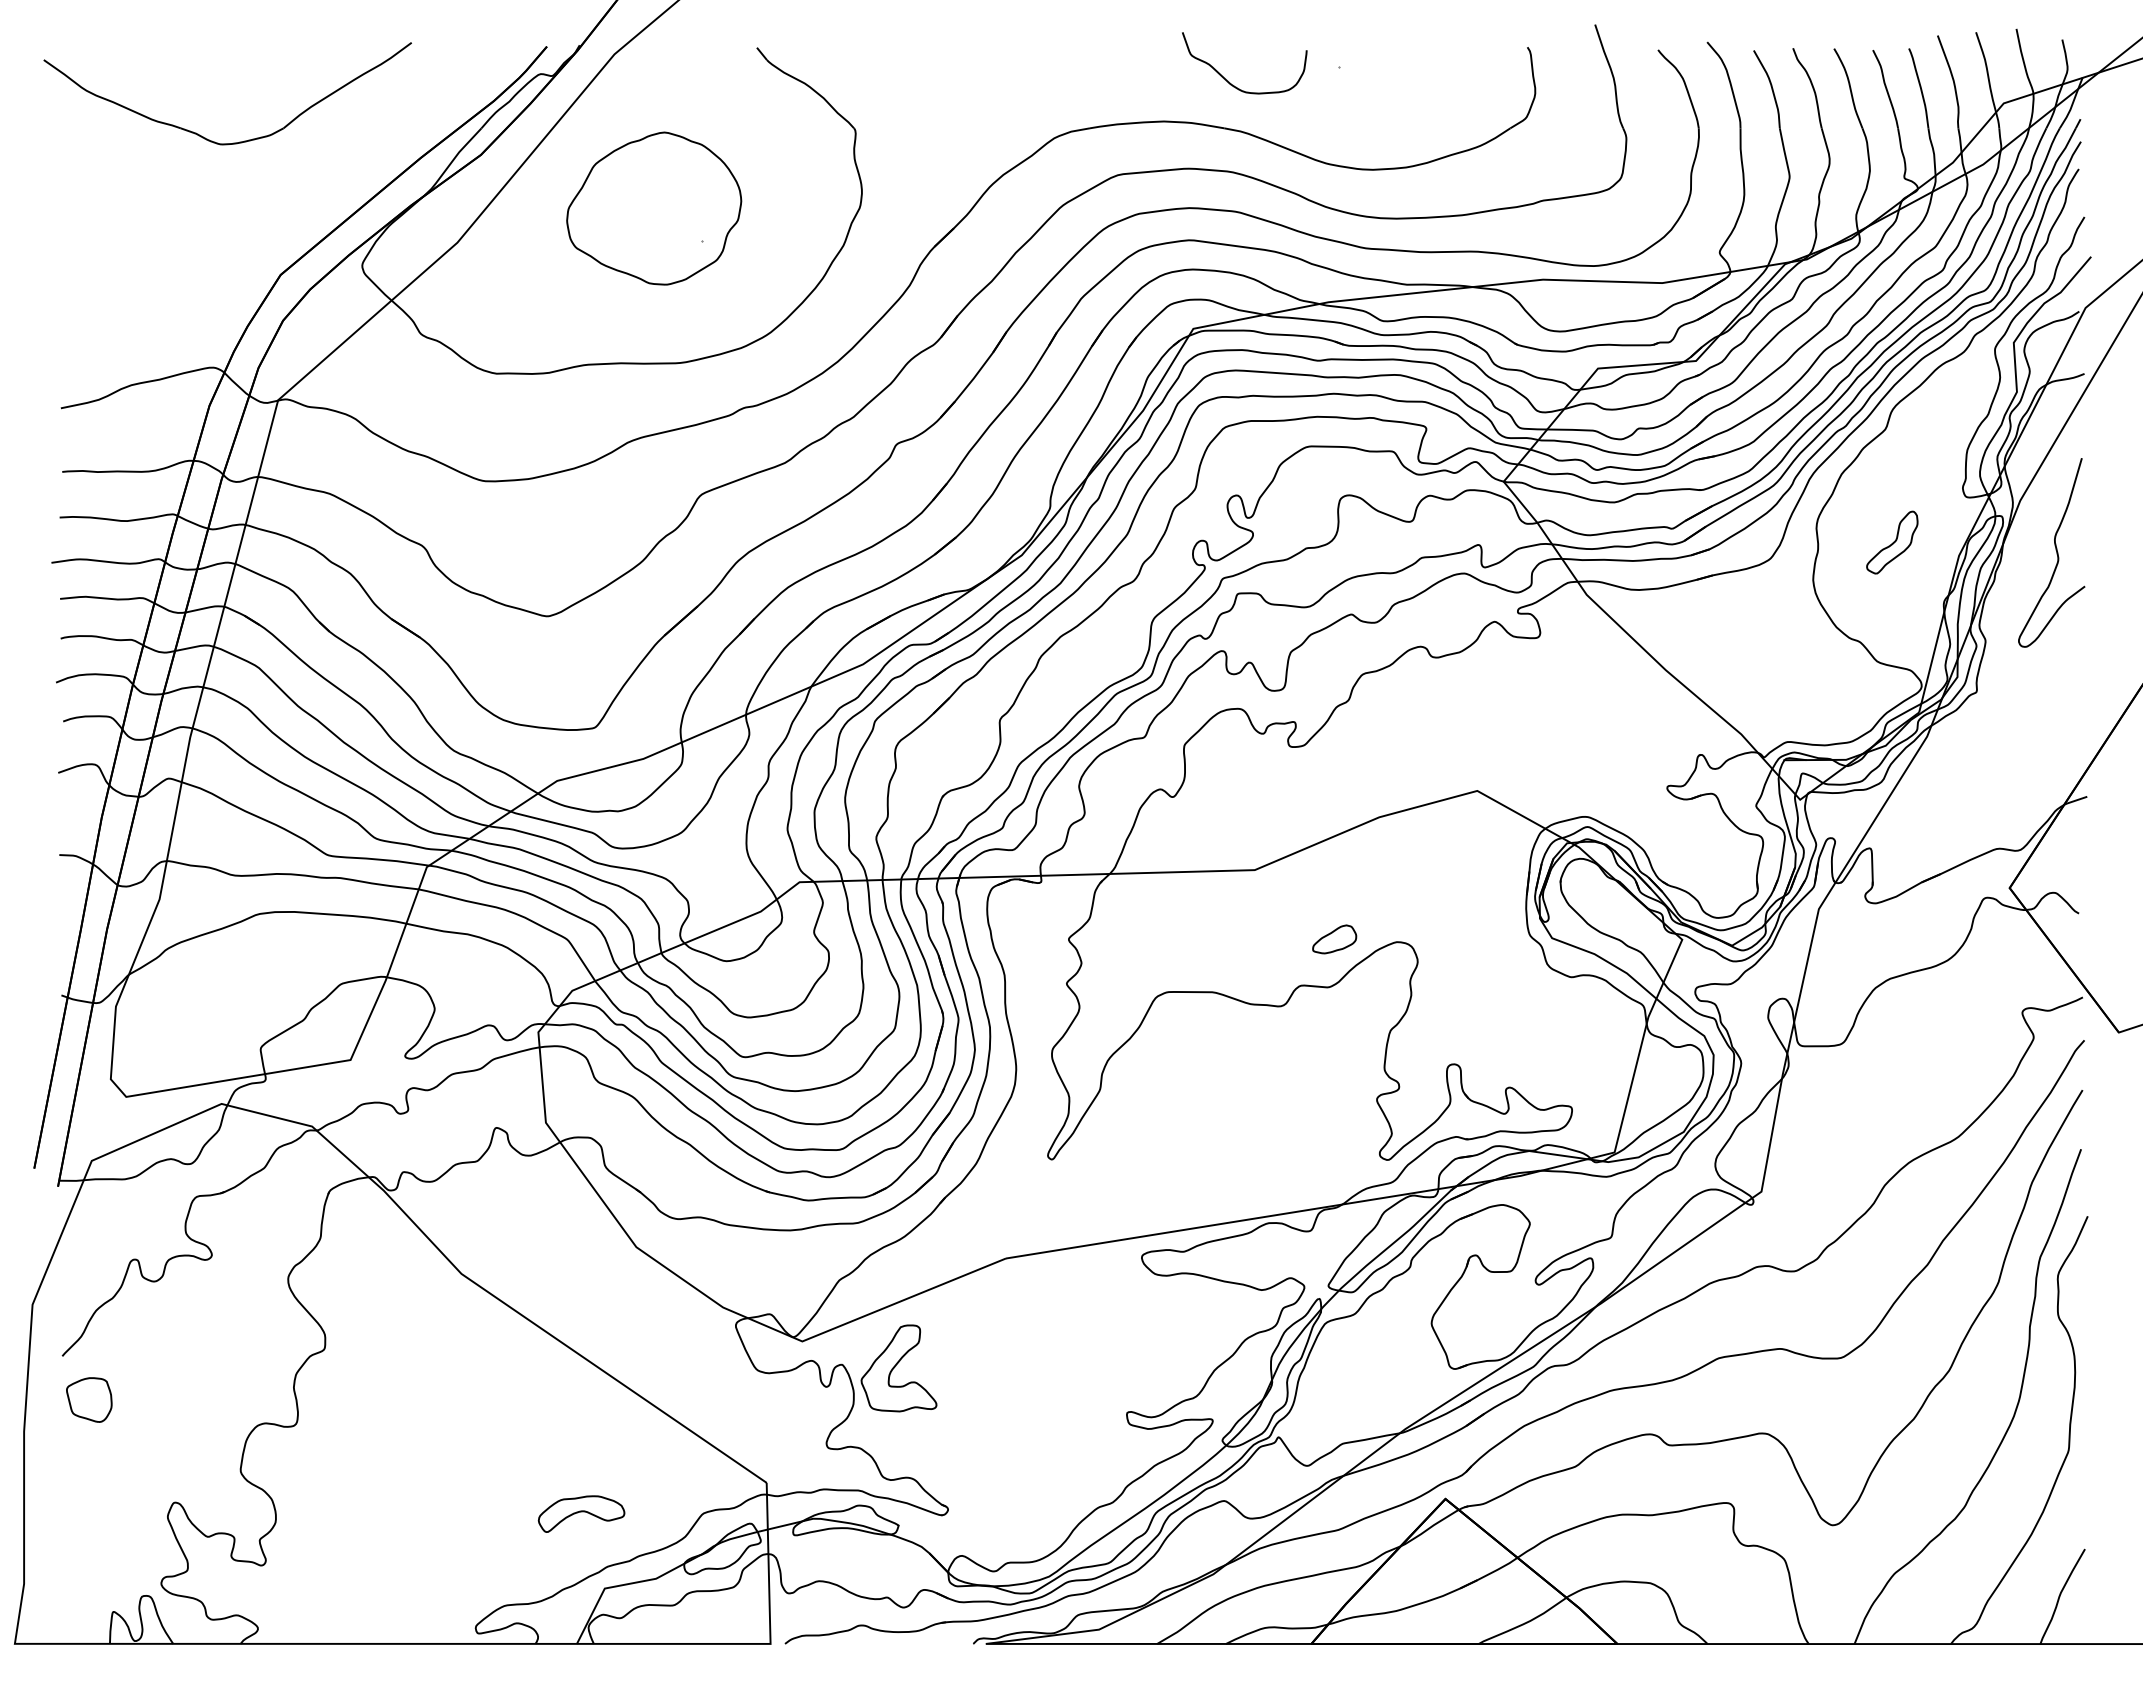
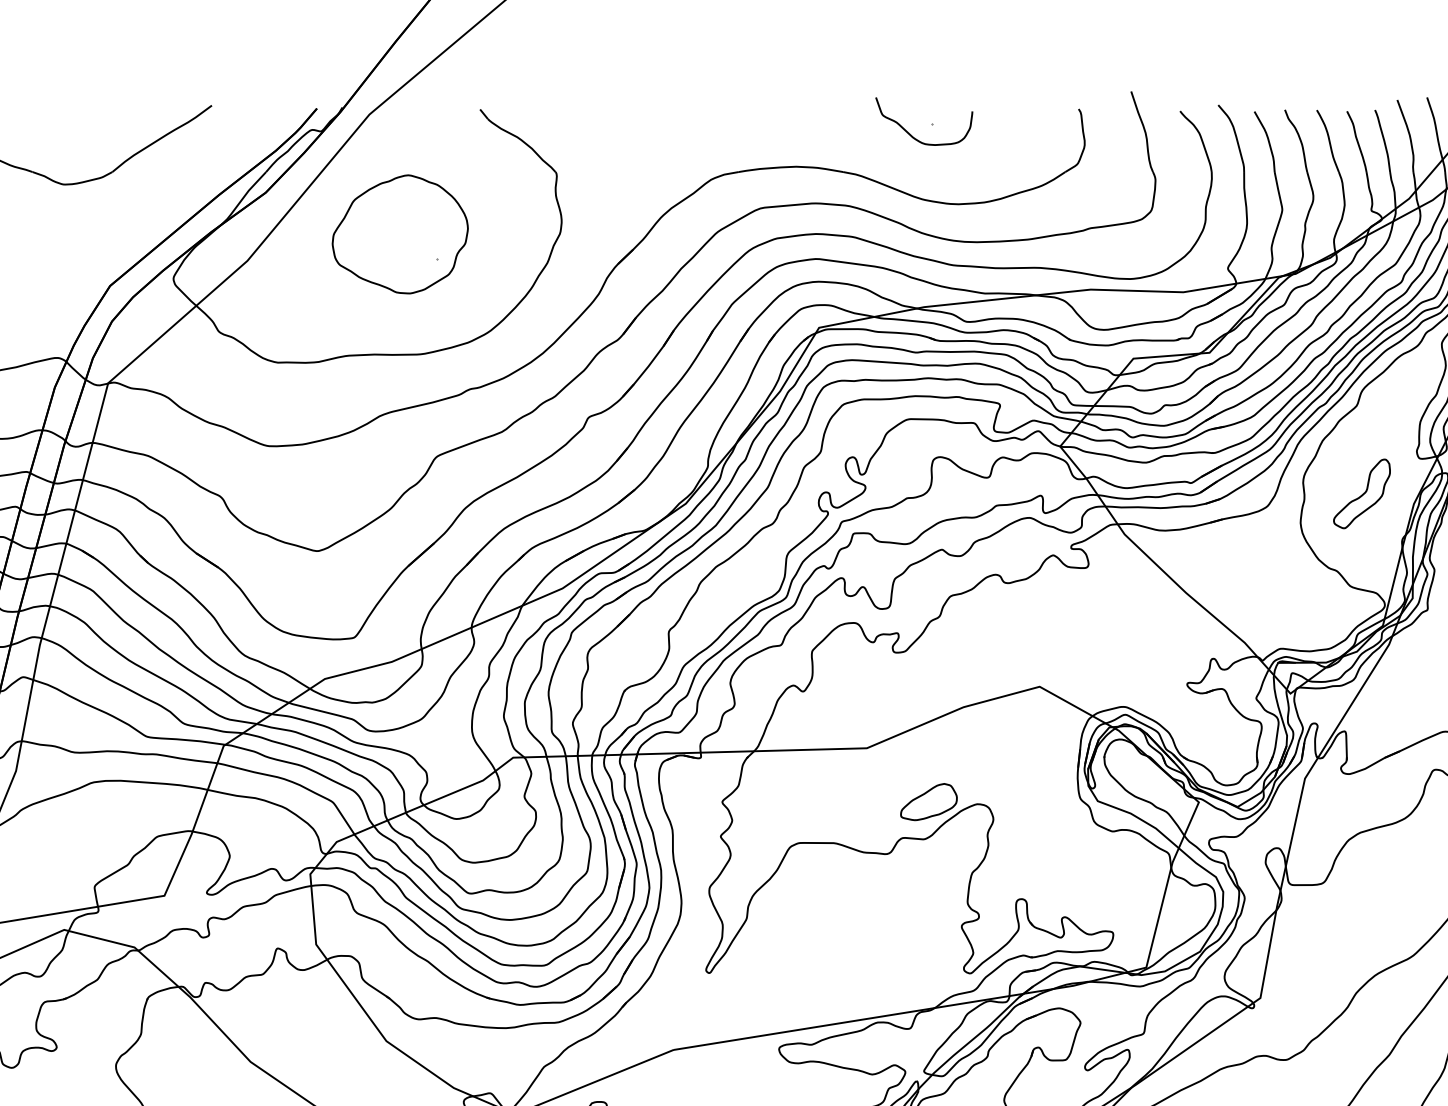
curve: (1228, 80) -> (911, 134), moved
part: (1892, 542) -> (1362, 493), size x1.43
part: (1334, 939) -> (928, 802), size x1.67

